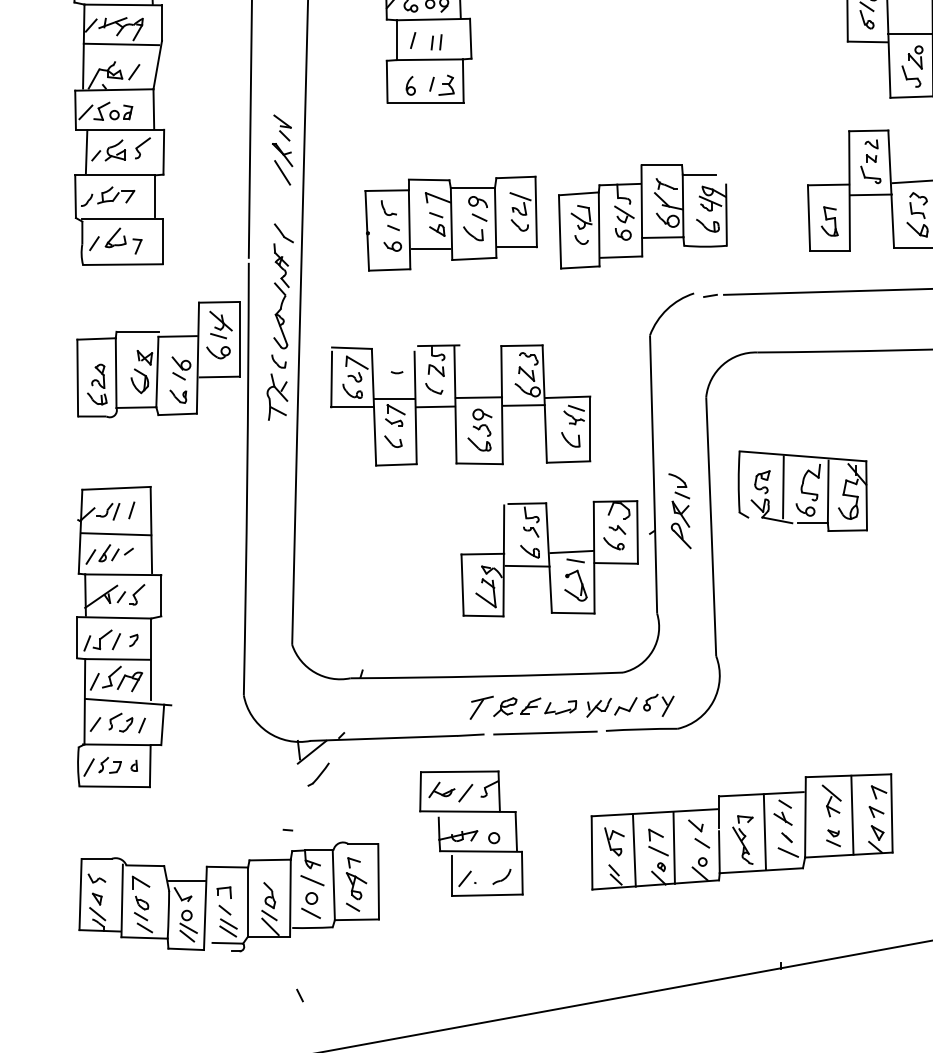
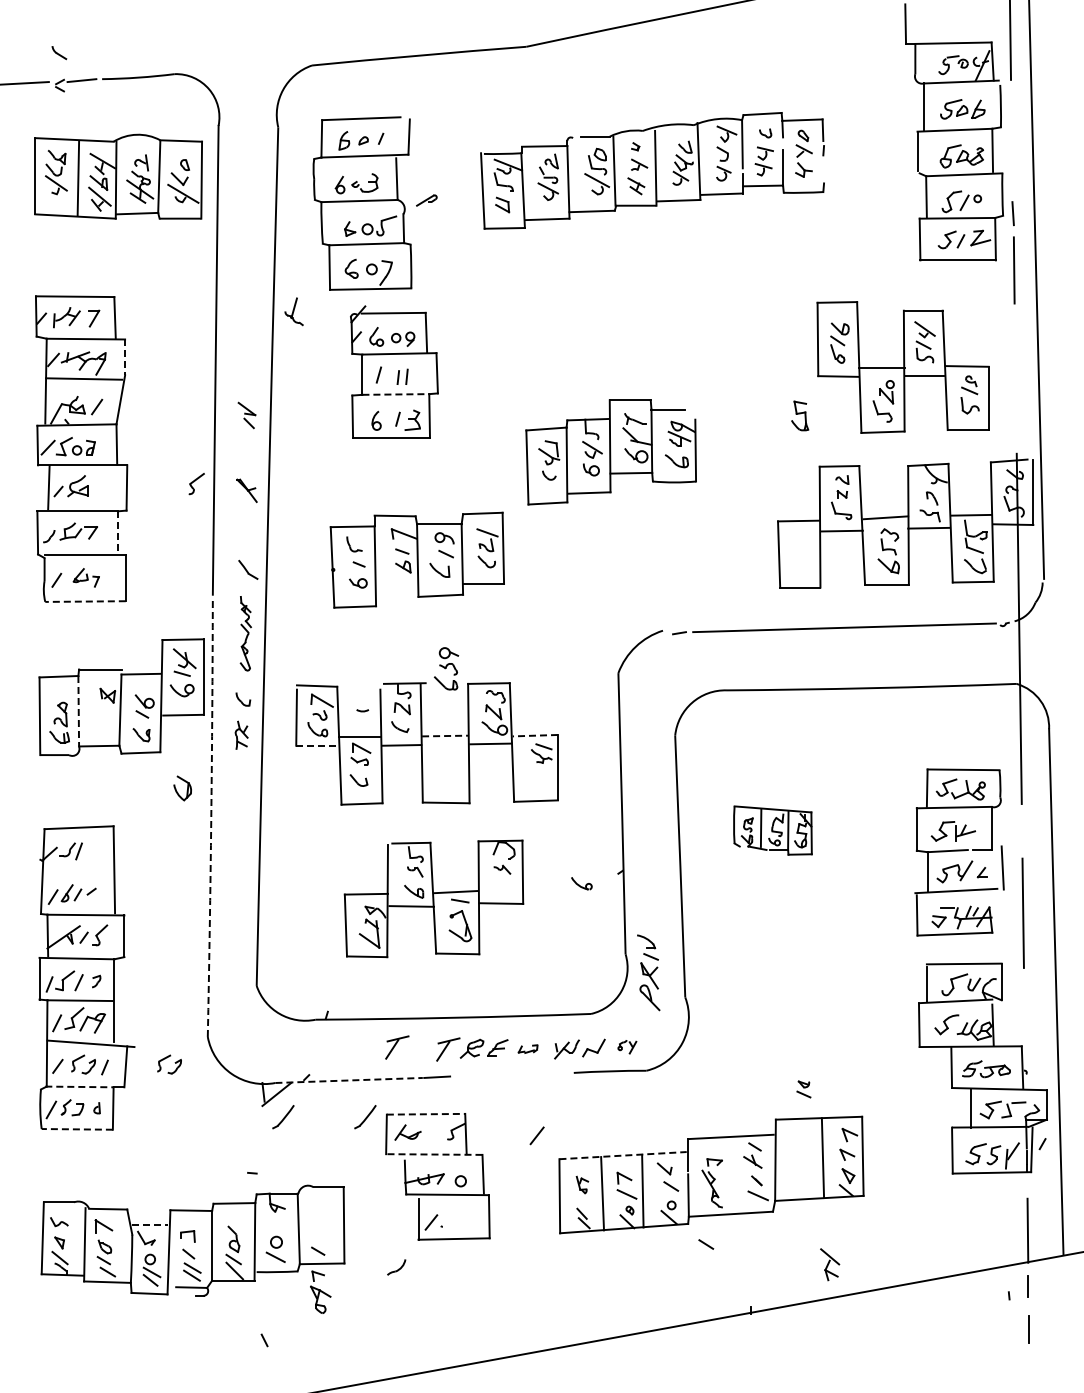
line: (162, 23) -> (125, 357), solid -> dashed
line: (430, 59) -> (396, 394), solid -> dashed
part: (282, 128) -> (246, 415), moved
part: (142, 148) -> (196, 484), moved
line: (282, 172) -> (246, 508), removed
line: (154, 197) -> (117, 533), solid -> dashed
part: (642, 217) -> (610, 452), moved
part: (830, 221) -> (800, 415), moved
part: (123, 240) -> (86, 577), size x0.7
line: (430, 249) -> (396, 586), removed
line: (122, 264) -> (85, 601), solid -> dashed
part: (281, 296) -> (245, 633), size x0.7
line: (115, 373) -> (78, 711), solid -> dashed
part: (139, 381) -> (182, 788), moved
part: (277, 397) -> (241, 735), size x0.6
line: (568, 397) -> (535, 735), solid -> dashed
line: (478, 398) -> (445, 736), solid -> dashed
line: (352, 407) -> (317, 745), solid -> dashed
part: (479, 429) -> (446, 668), moved
part: (570, 439) -> (538, 778), removed
arc: (247, 479) -> (211, 818), solid -> dashed
part: (802, 491) -> (772, 830), size x0.6
line: (131, 509) -> (94, 849), removed
part: (679, 510) -> (648, 972), moved
line: (115, 534) -> (78, 874), removed
part: (549, 558) -> (433, 898), moved
part: (659, 704) -> (627, 1046), size x0.6
part: (431, 705) -> (397, 1047), added
part: (560, 706) -> (527, 1048), size x0.6
part: (205, 722) -> (169, 1064), added
line: (545, 732) -> (512, 1074), removed
line: (384, 738) -> (349, 1080), solid -> dashed
line: (116, 744) -> (79, 1086), solid -> dashed
line: (460, 772) -> (426, 1114), solid -> dashed
part: (399, 775) -> (365, 1117), added
line: (114, 786) -> (77, 1129), solid -> dashed
line: (465, 792) -> (536, 1135), moved
part: (832, 800) -> (830, 1264), moved
line: (467, 811) -> (433, 1154), solid -> dashed
line: (655, 812) -> (623, 1155), solid -> dashed
line: (764, 831) -> (734, 1174), removed
part: (833, 838) -> (803, 1089), moved
part: (614, 841) -> (582, 1184), size x0.6
part: (501, 876) -> (396, 1267), moved
part: (356, 877) -> (320, 1291), moved
line: (312, 879) -> (277, 1223), removed
line: (187, 880) -> (150, 1224), solid -> dashed
line: (737, 900) -> (706, 1244), added

